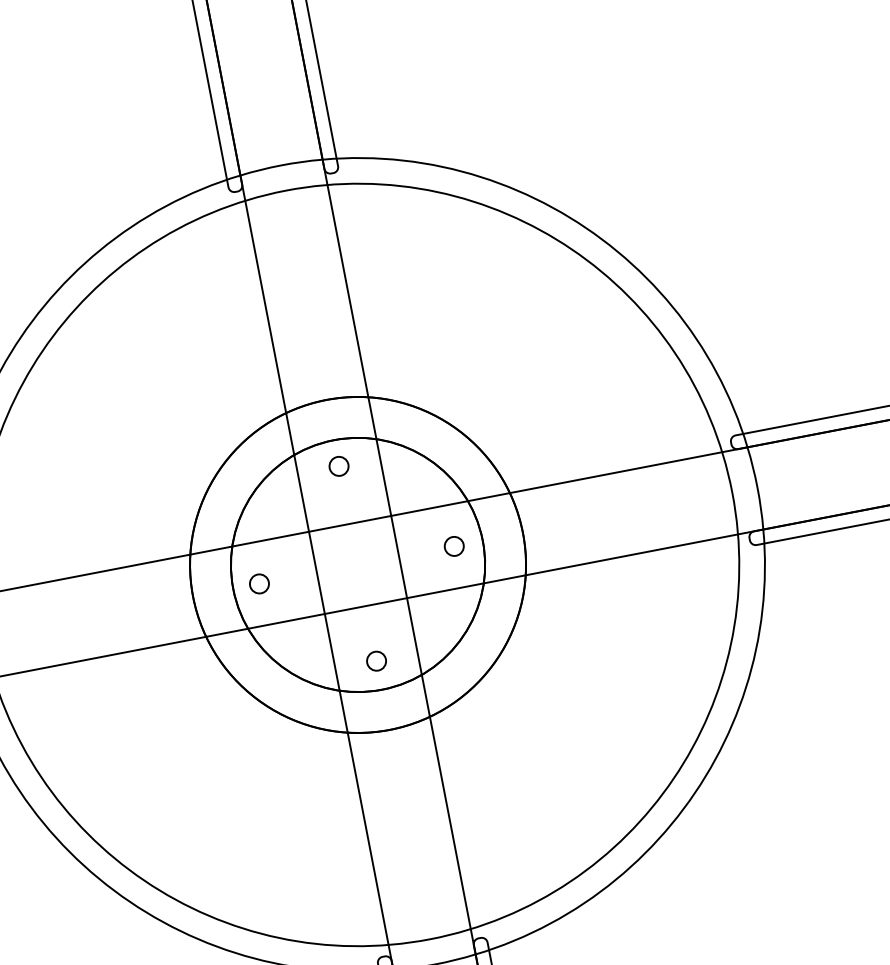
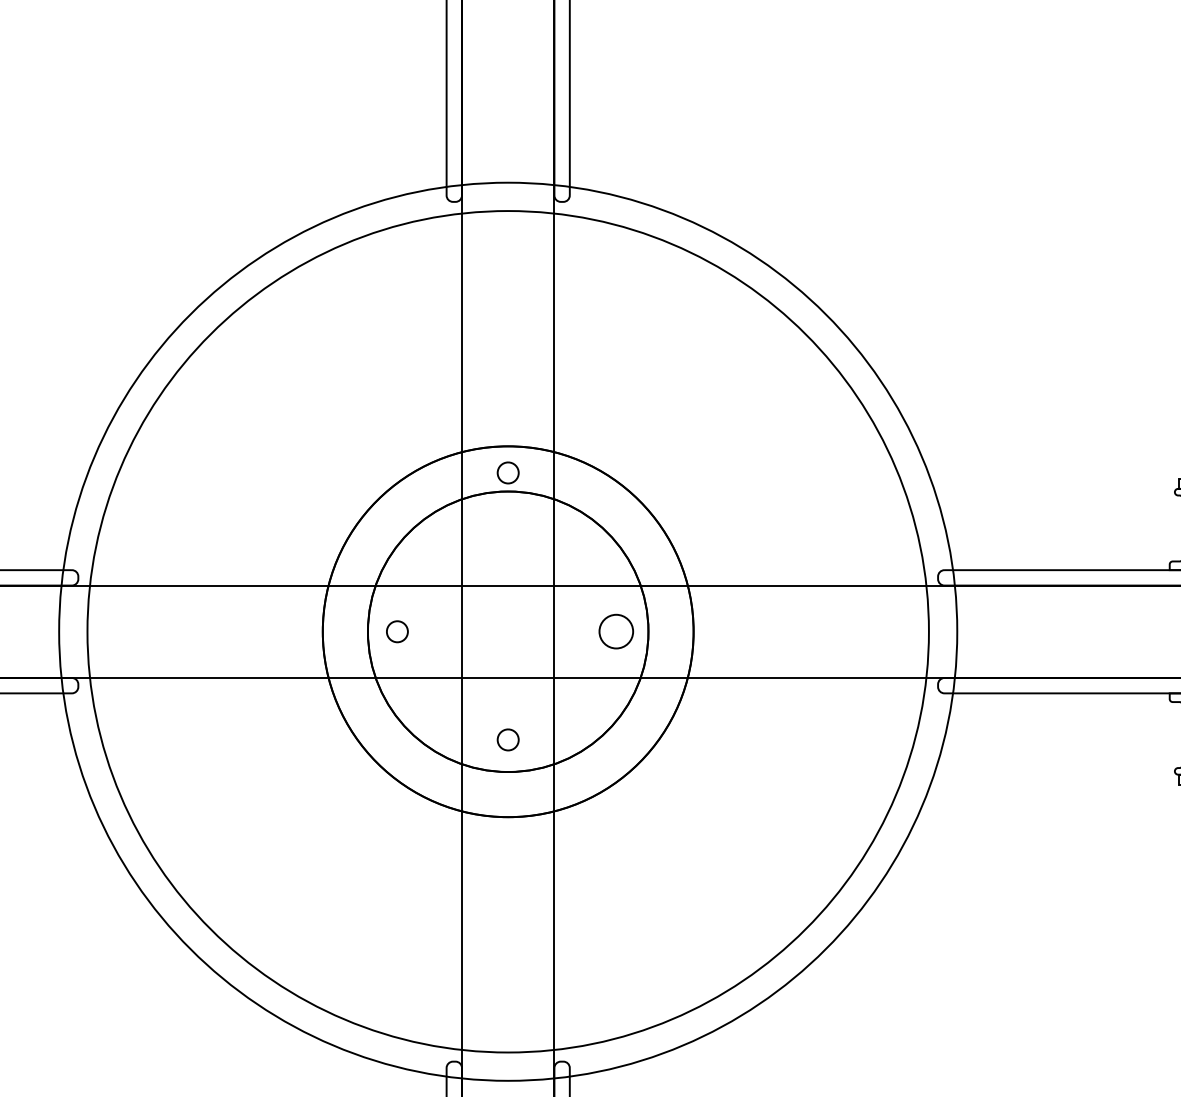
part: (338, 466) -> (507, 472), moved
part: (454, 546) -> (616, 631), size x1.6

